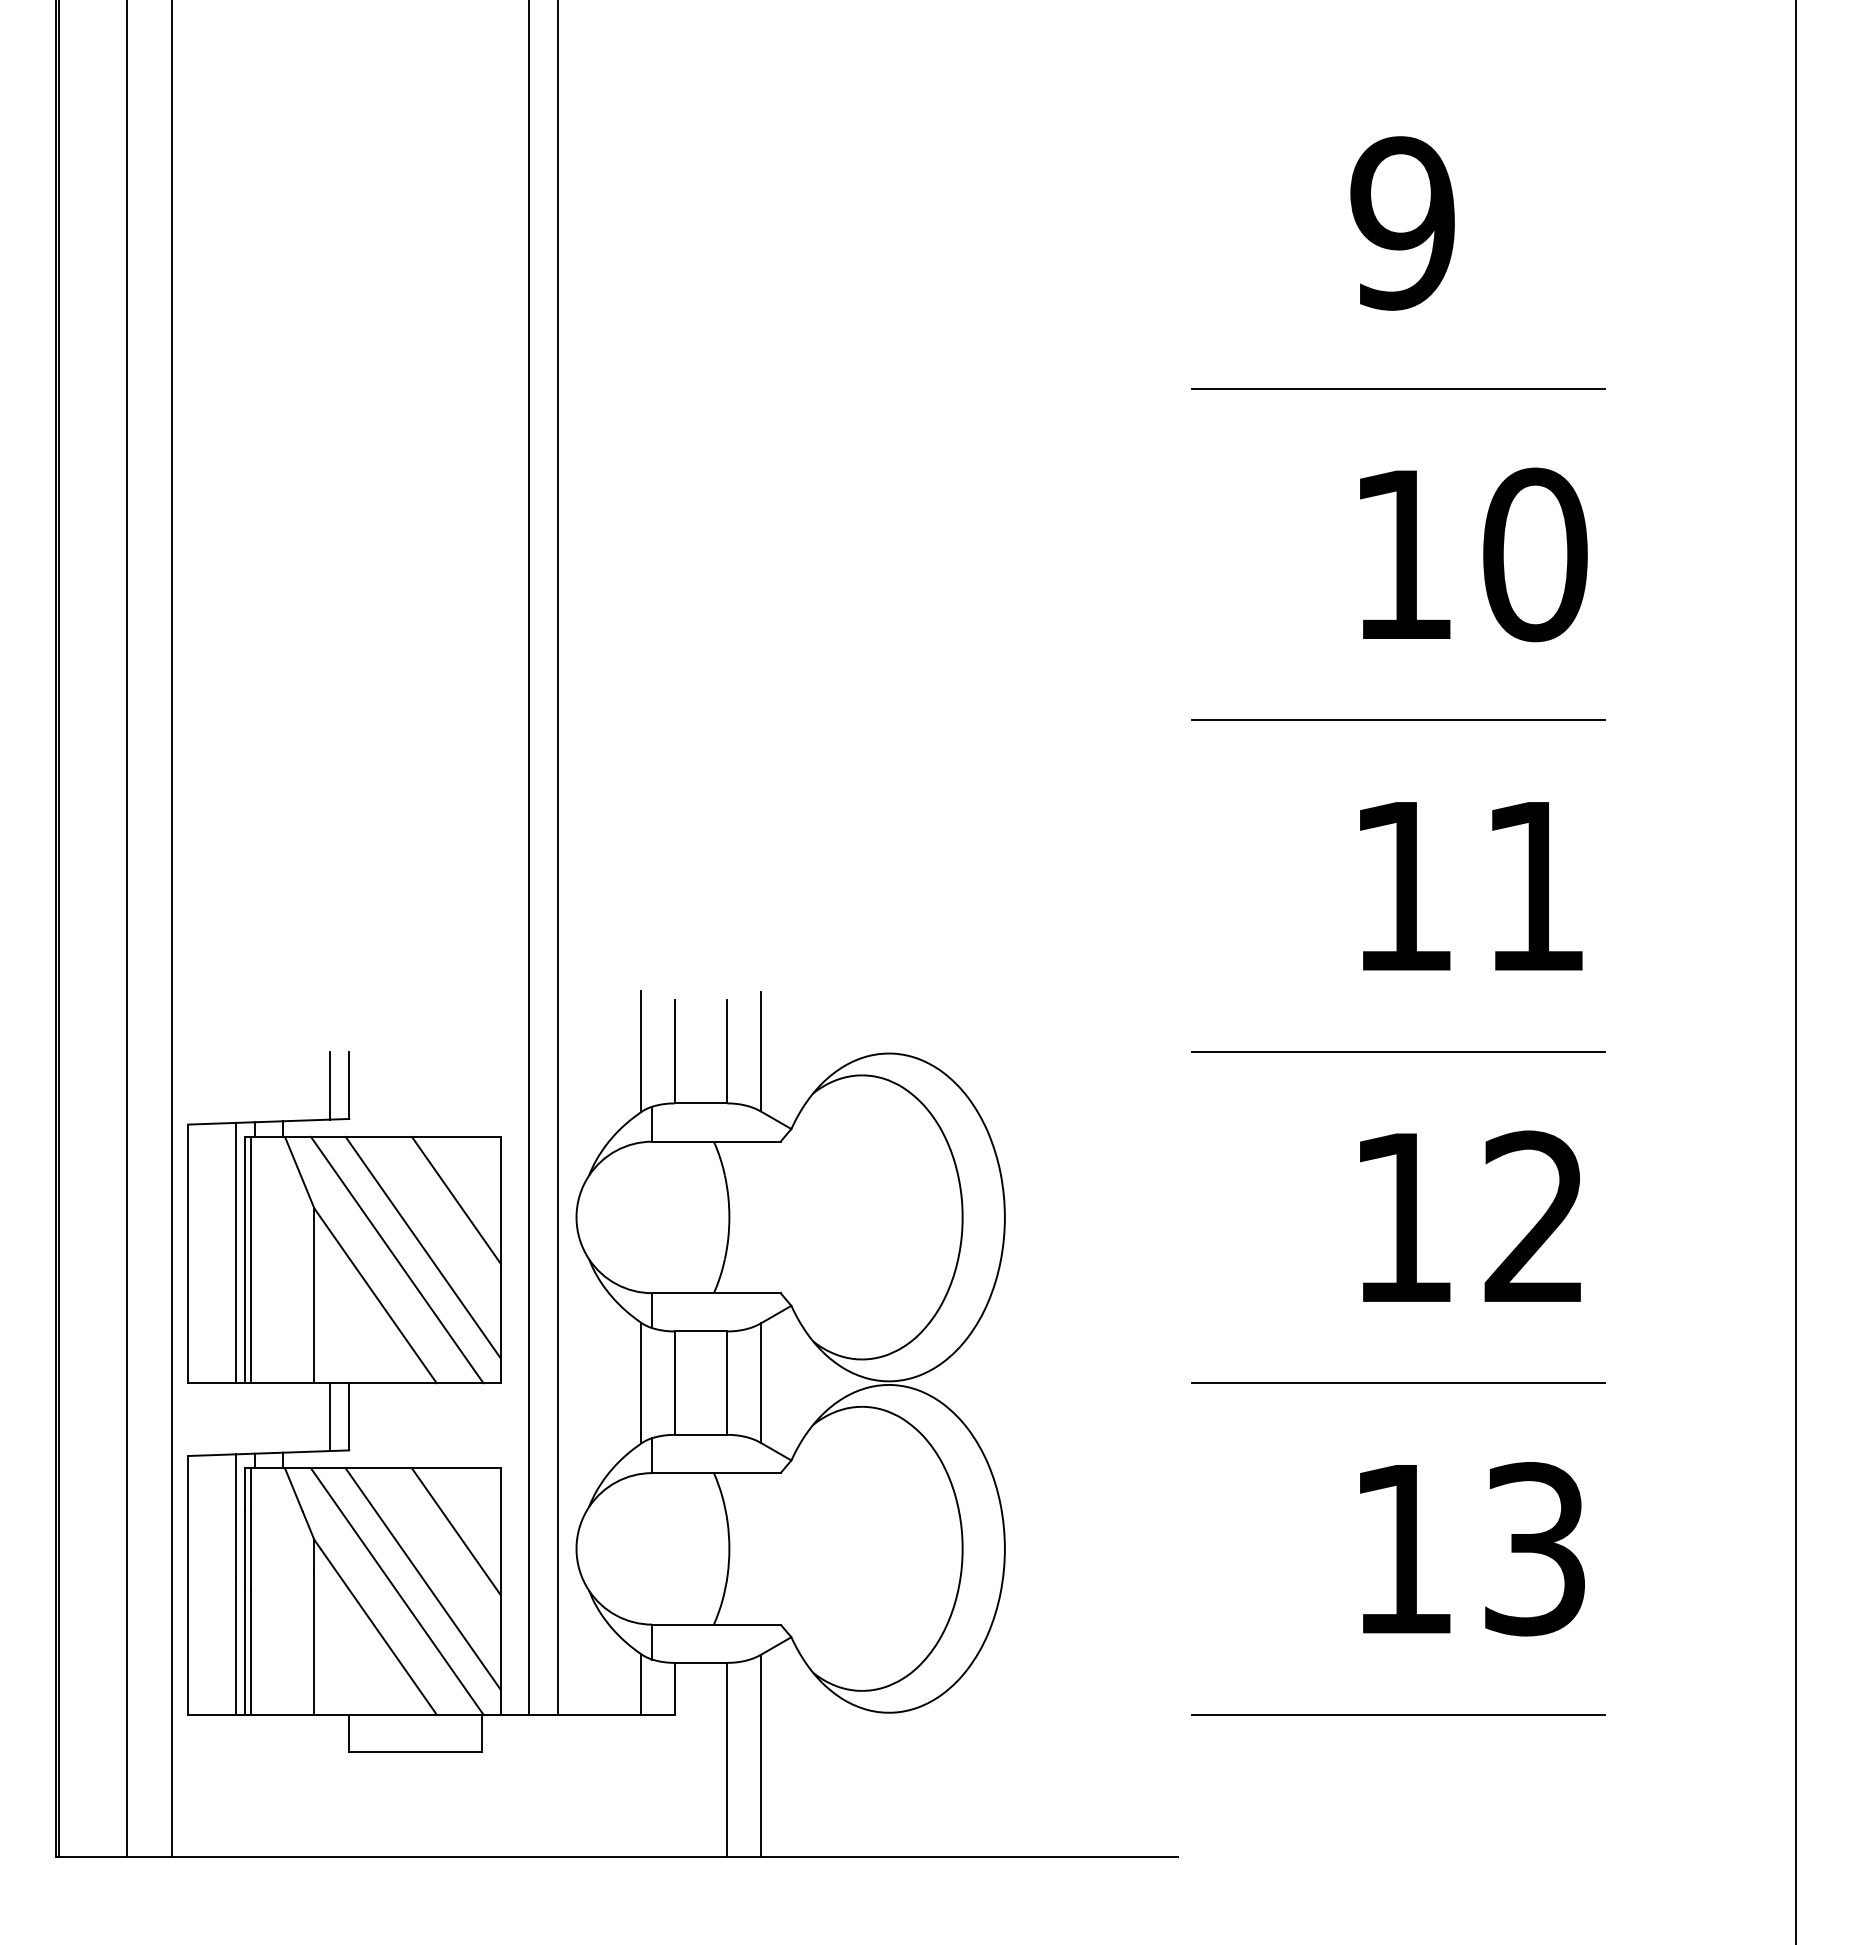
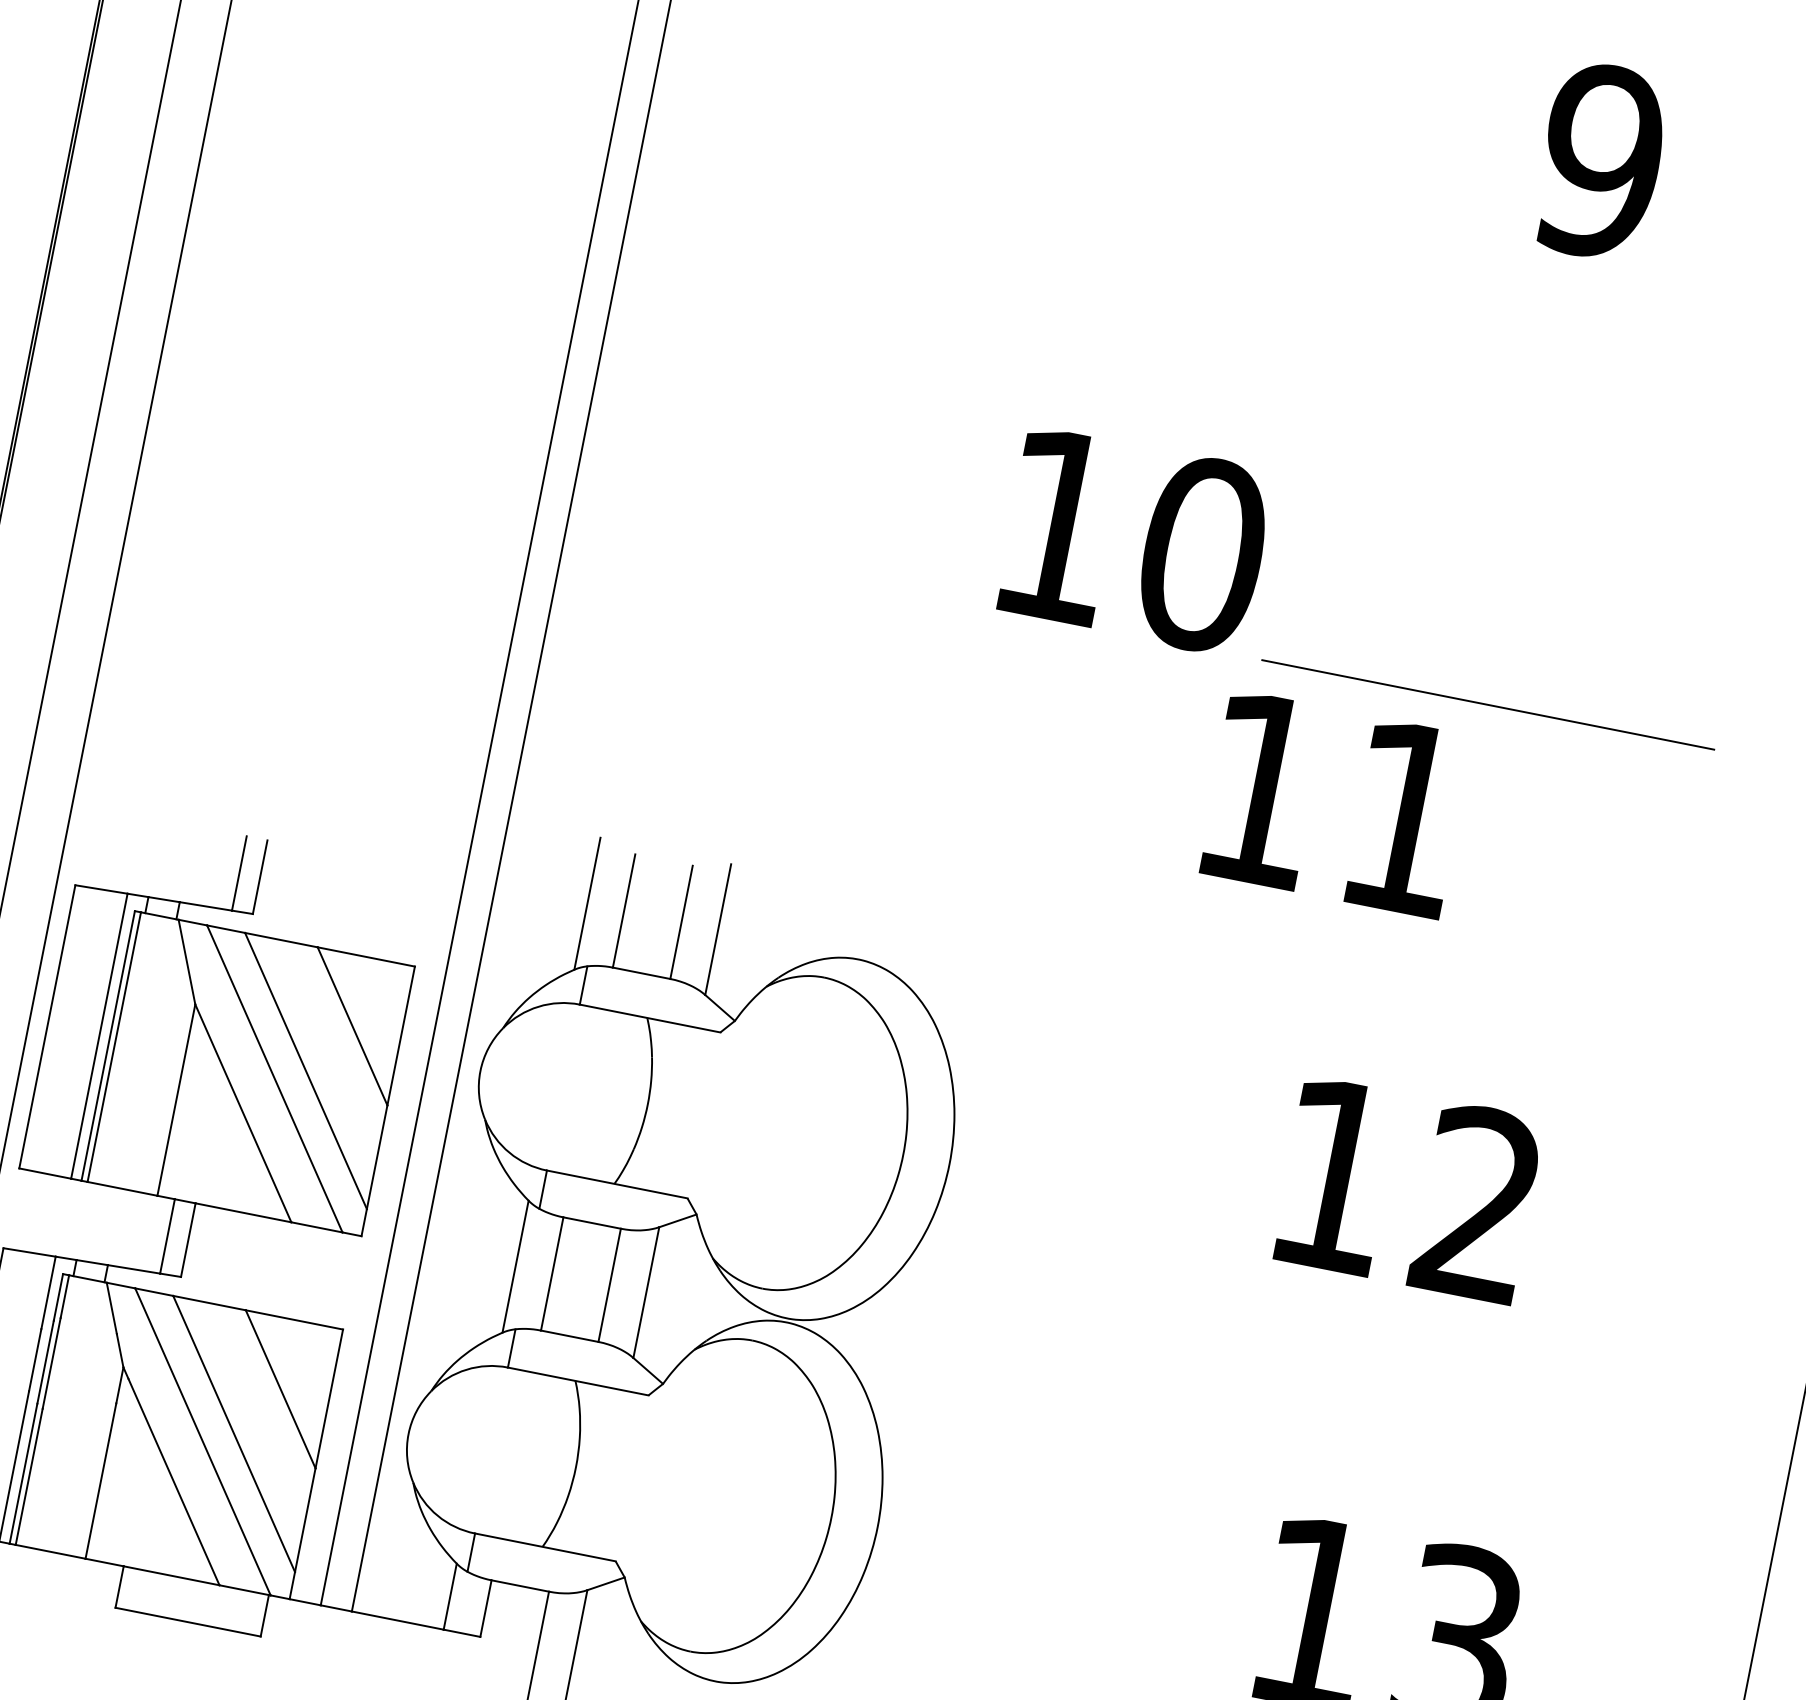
line: (1398, 388) -> (1560, 341), removed
text: (1473, 554) -> (1135, 540), moved
text: (1471, 886) -> (1335, 804), moved
line: (1398, 1051) -> (1416, 1067), removed
text: (1470, 1215) -> (1408, 1187), moved
line: (1398, 1383) -> (1344, 1431), removed

